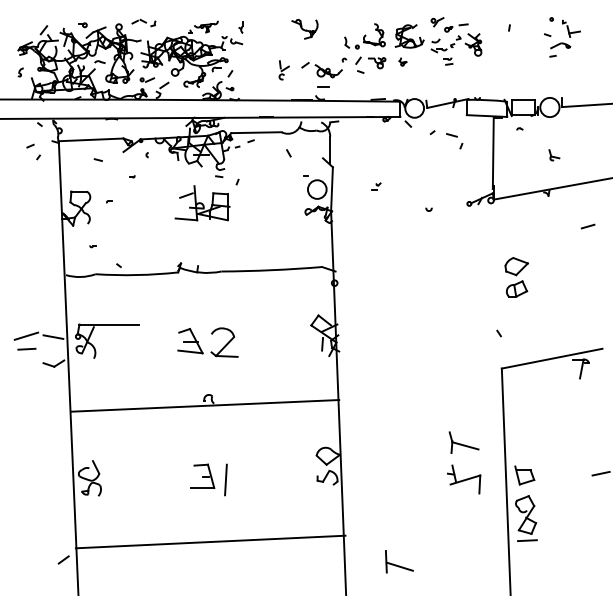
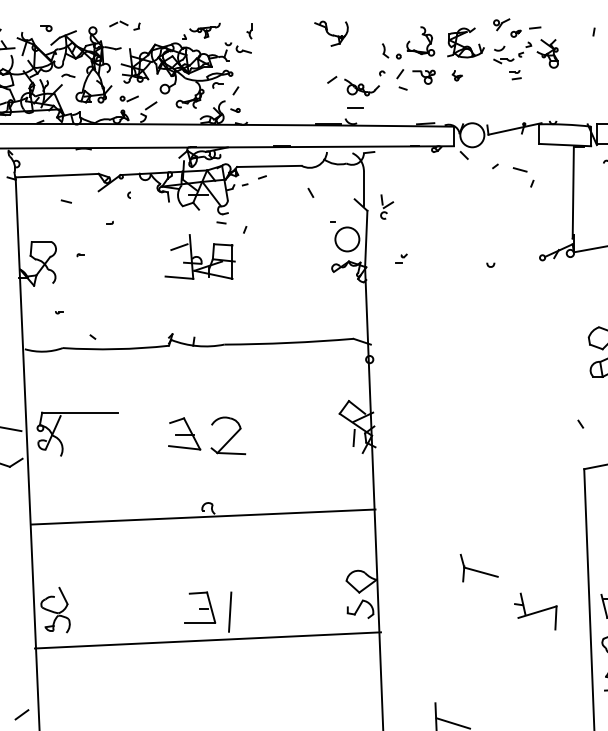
part: (283, 70) -> (386, 207), moved
part: (376, 186) -> (401, 258), moved
part: (463, 442) -> (478, 567), moved
line: (210, 541) -> (207, 639), moved

